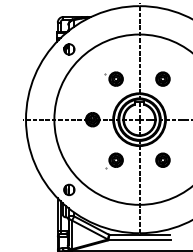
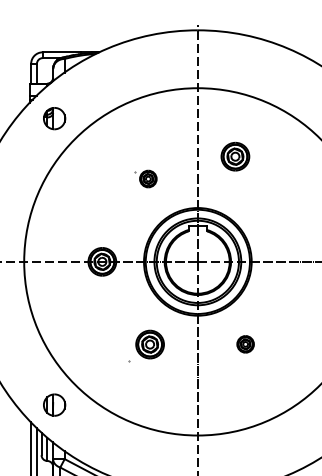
part: (113, 78) -> (144, 177), size x0.6
part: (162, 78) -> (234, 155), moved
part: (162, 159) -> (244, 343), size x0.6

